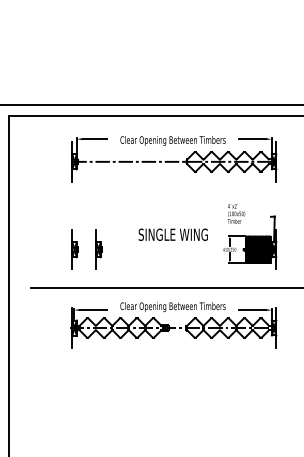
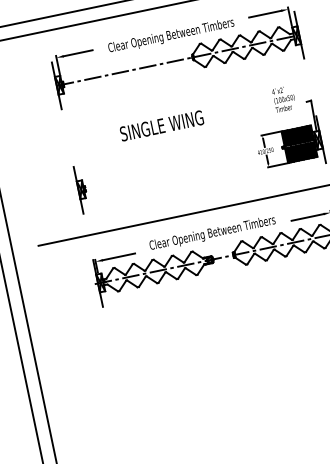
text: (236, 213) -> (284, 98), moved
text: (172, 234) -> (160, 125), moved
part: (98, 249) -> (109, 183), removed

